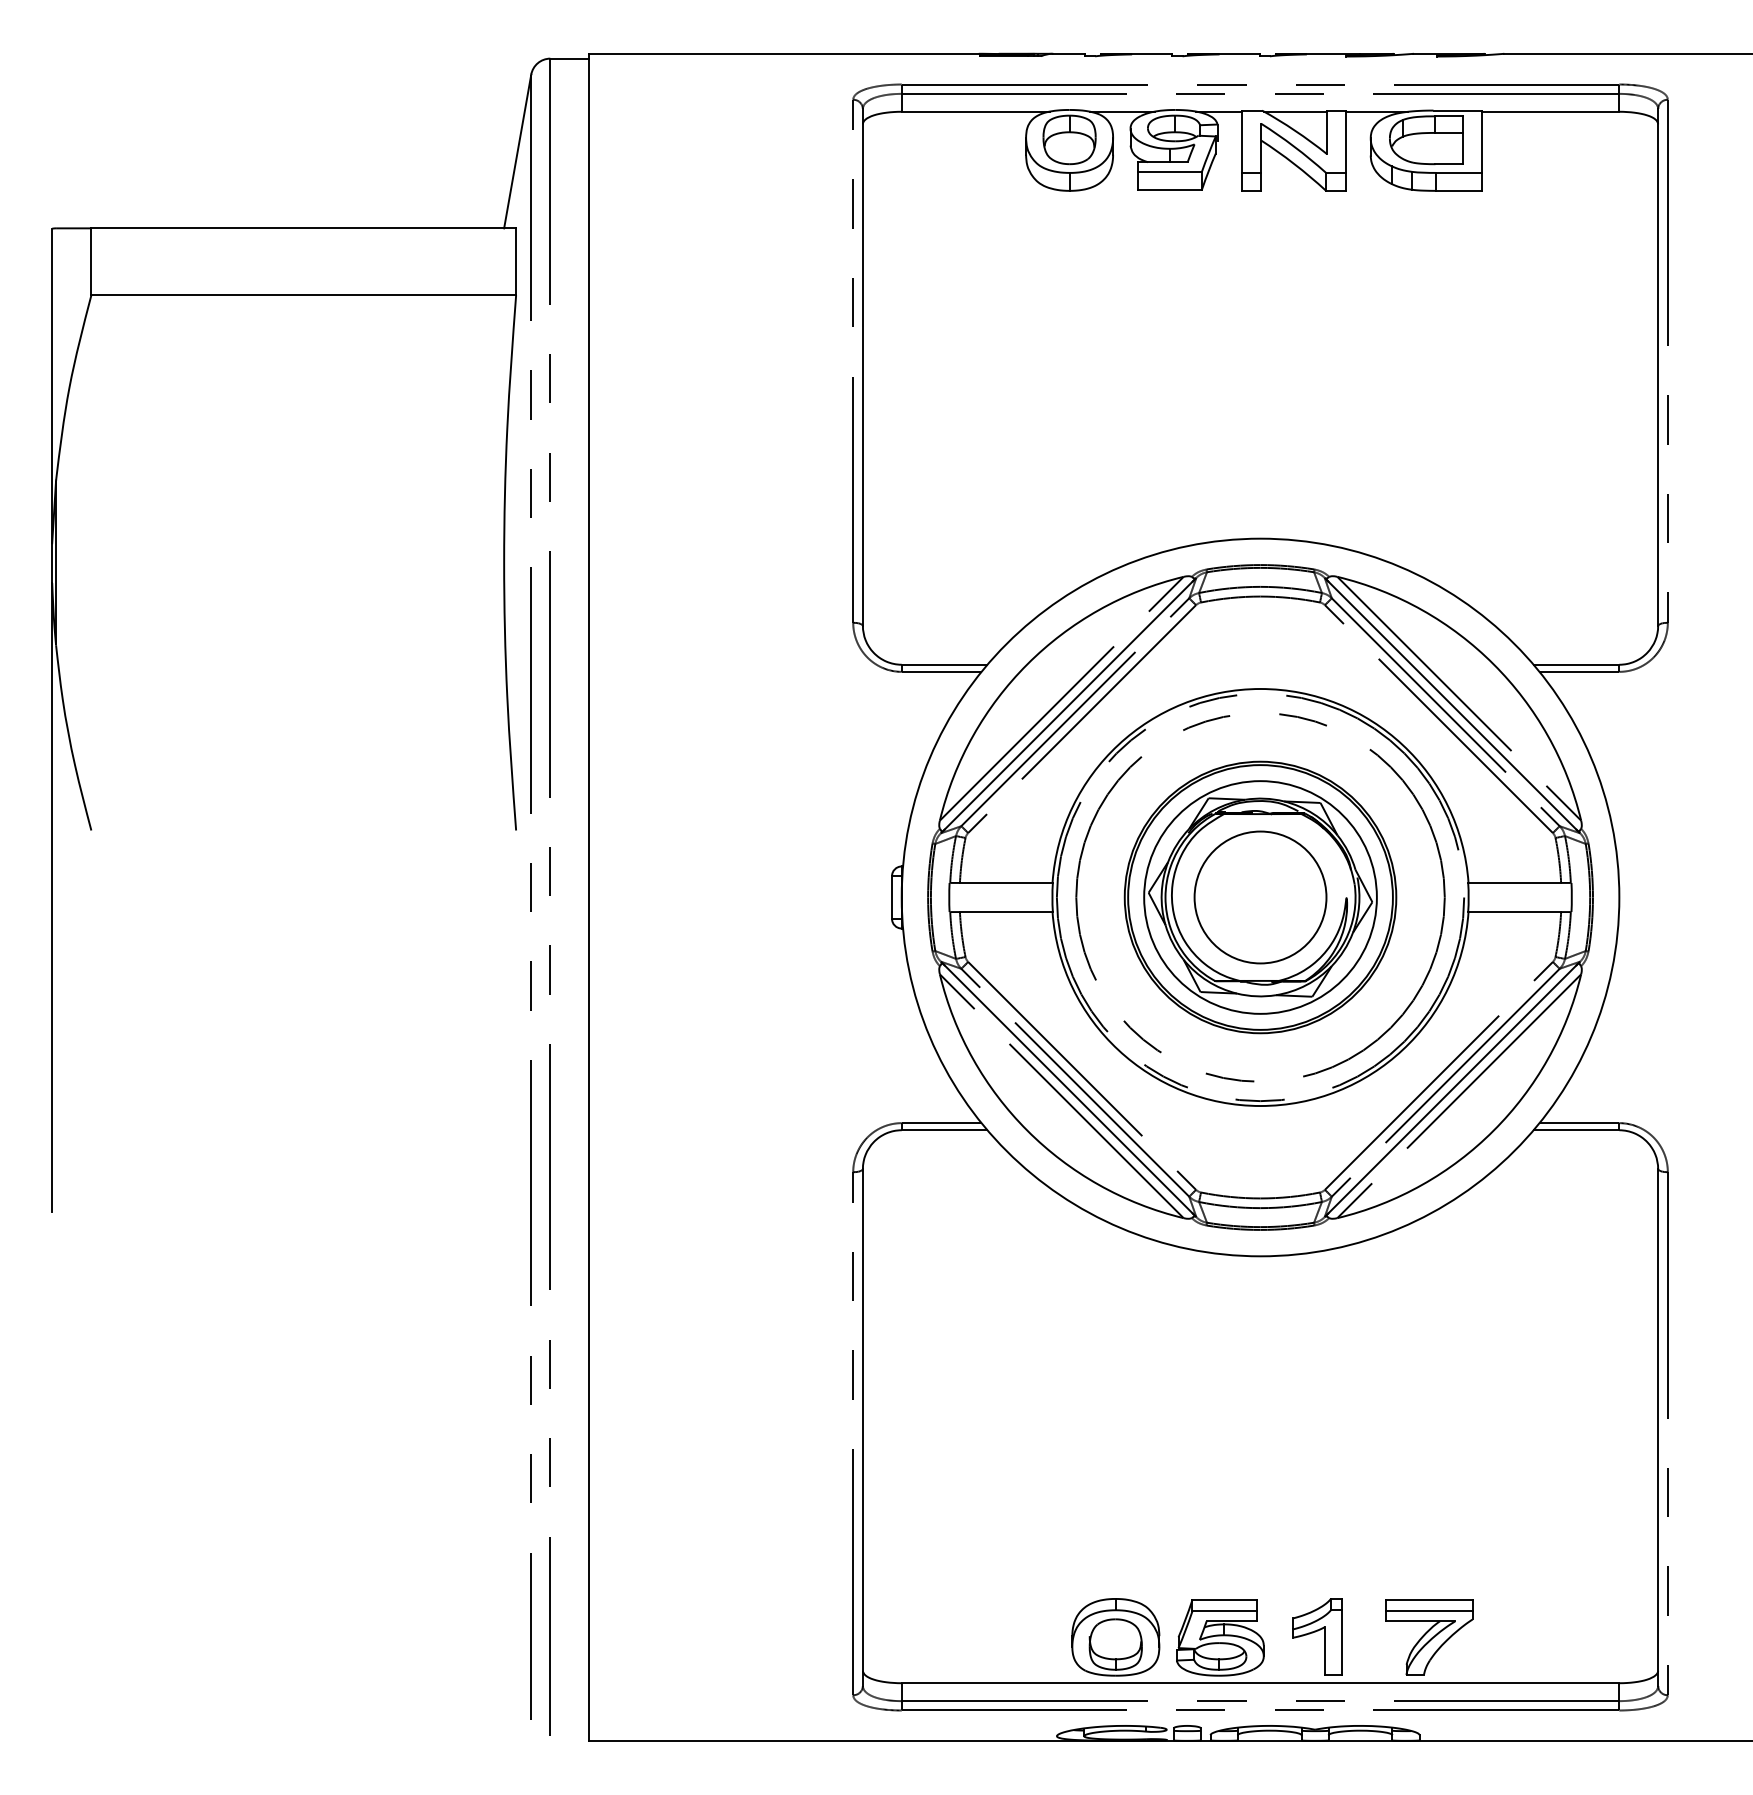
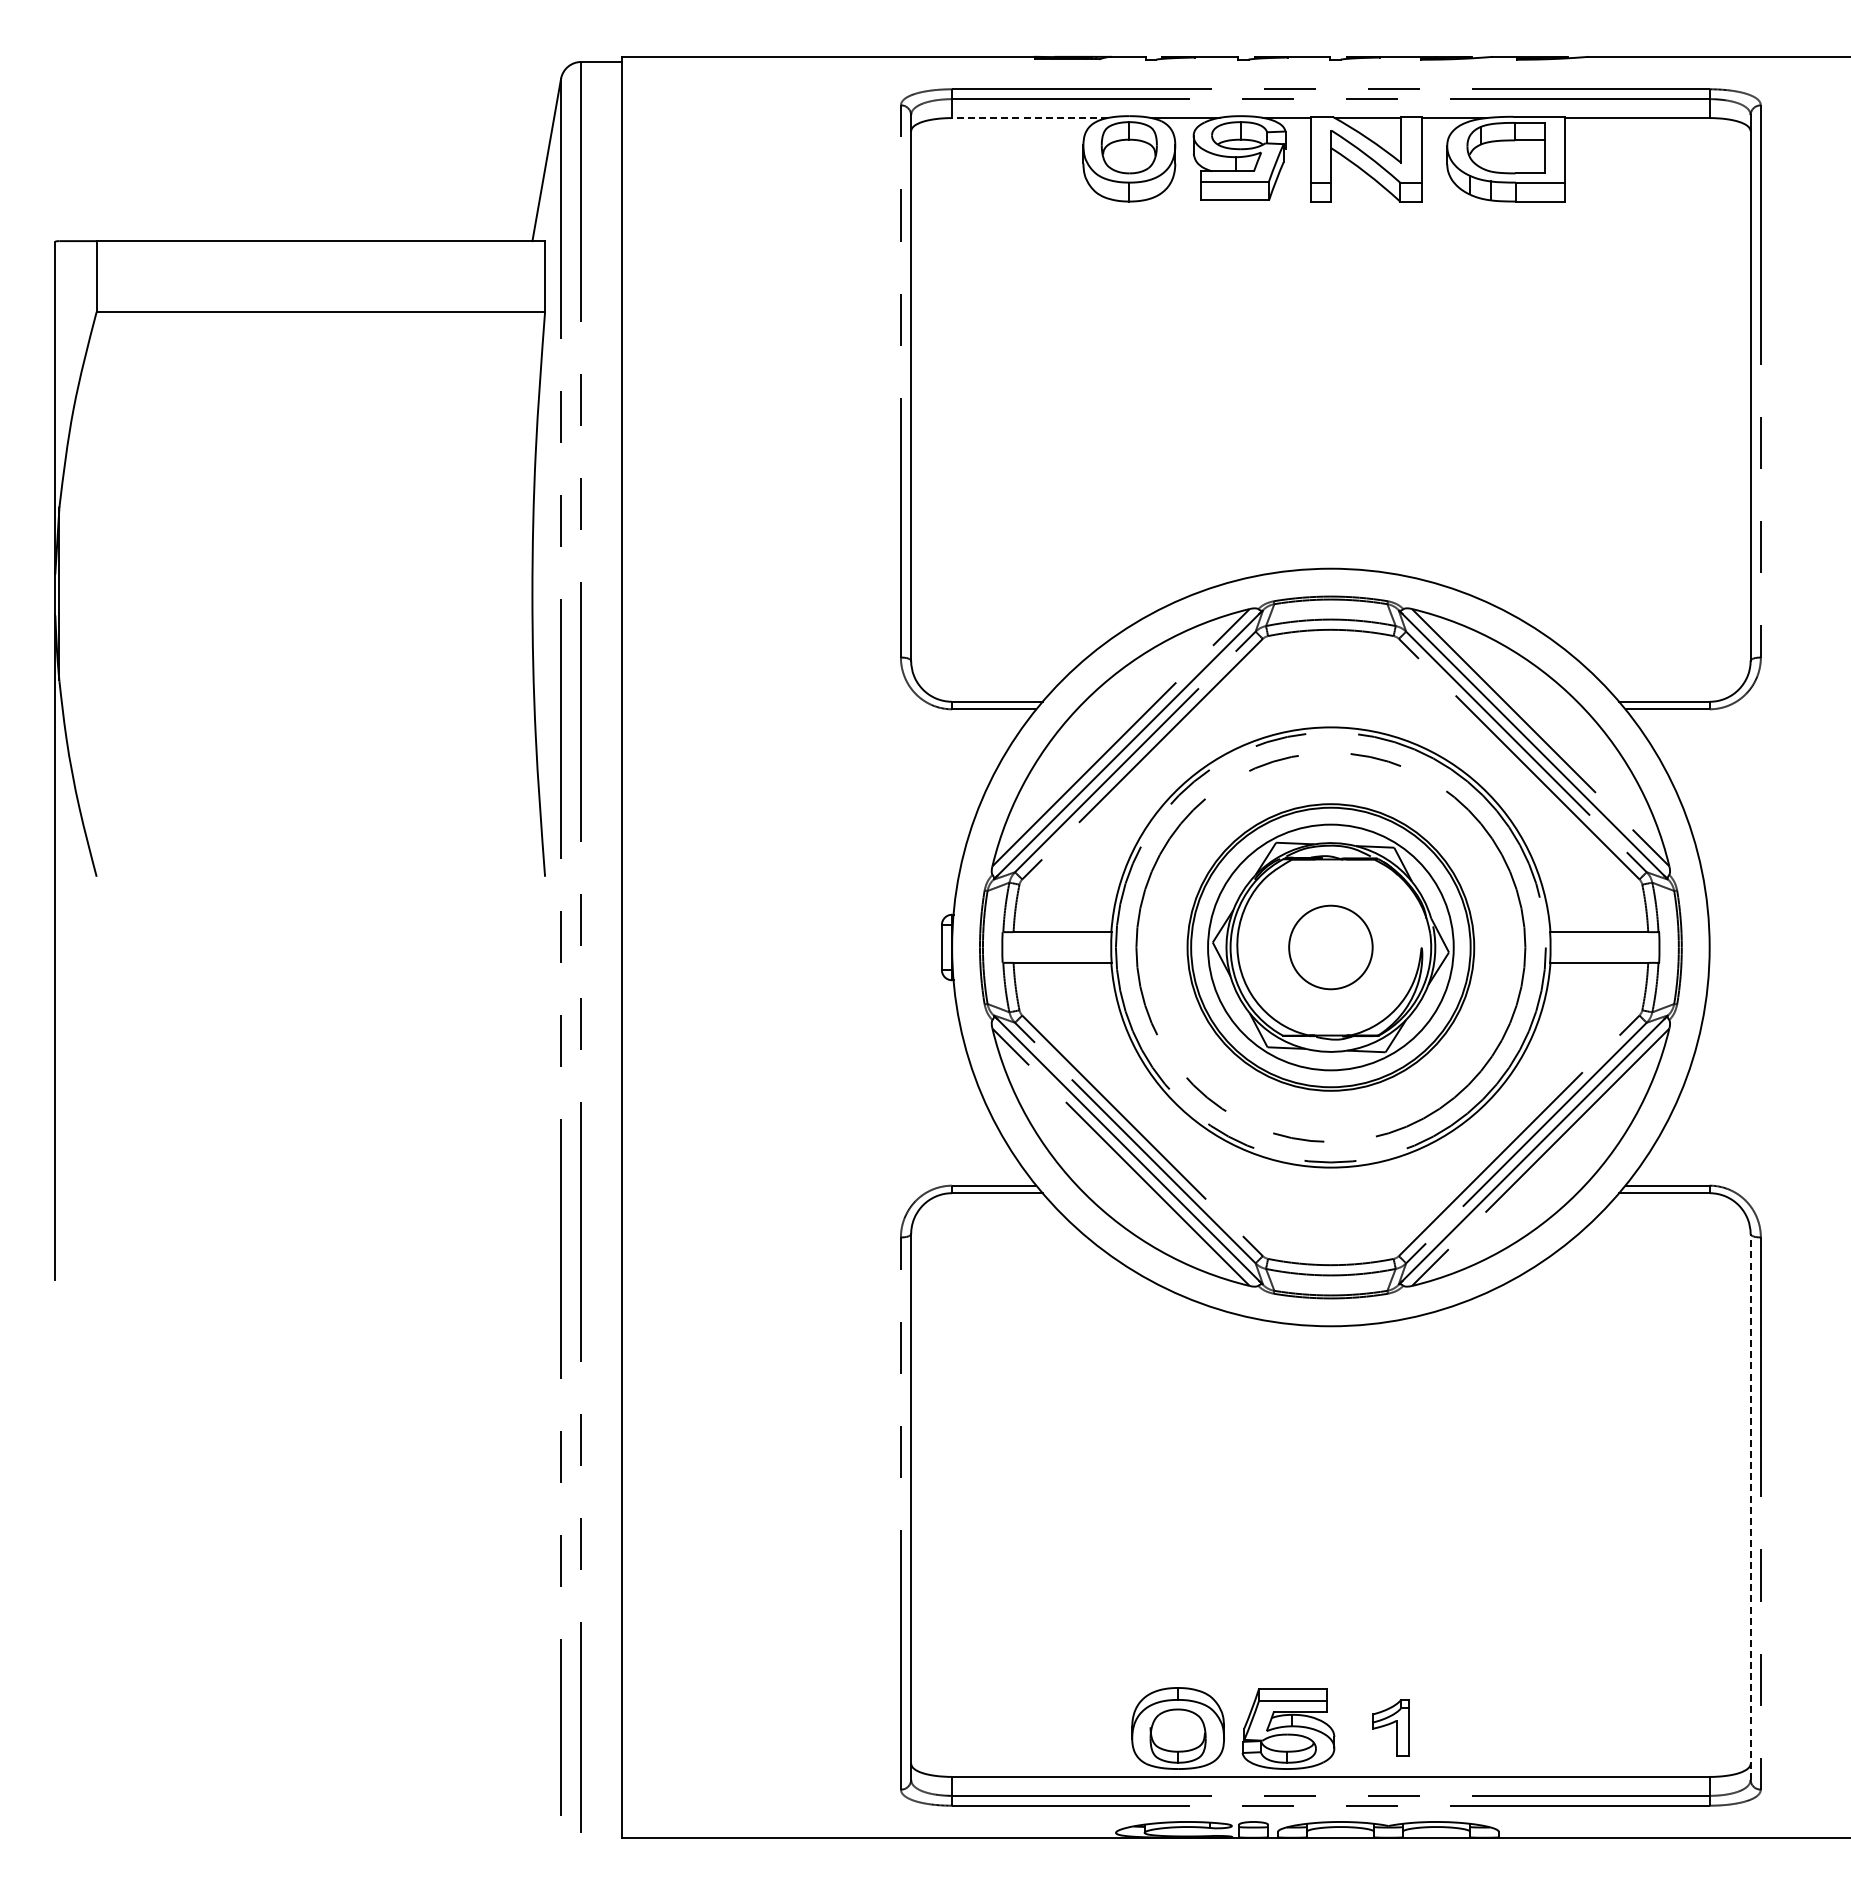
line: (975, 112) -> (1029, 118), solid -> dashed
circle: (1260, 897) -> (1330, 947), size x0.6
line: (1658, 1427) -> (1750, 1507), solid -> dashed
part: (1317, 1636) -> (1391, 1727), size x0.7
part: (1428, 1637) -> (1508, 1728), removed

